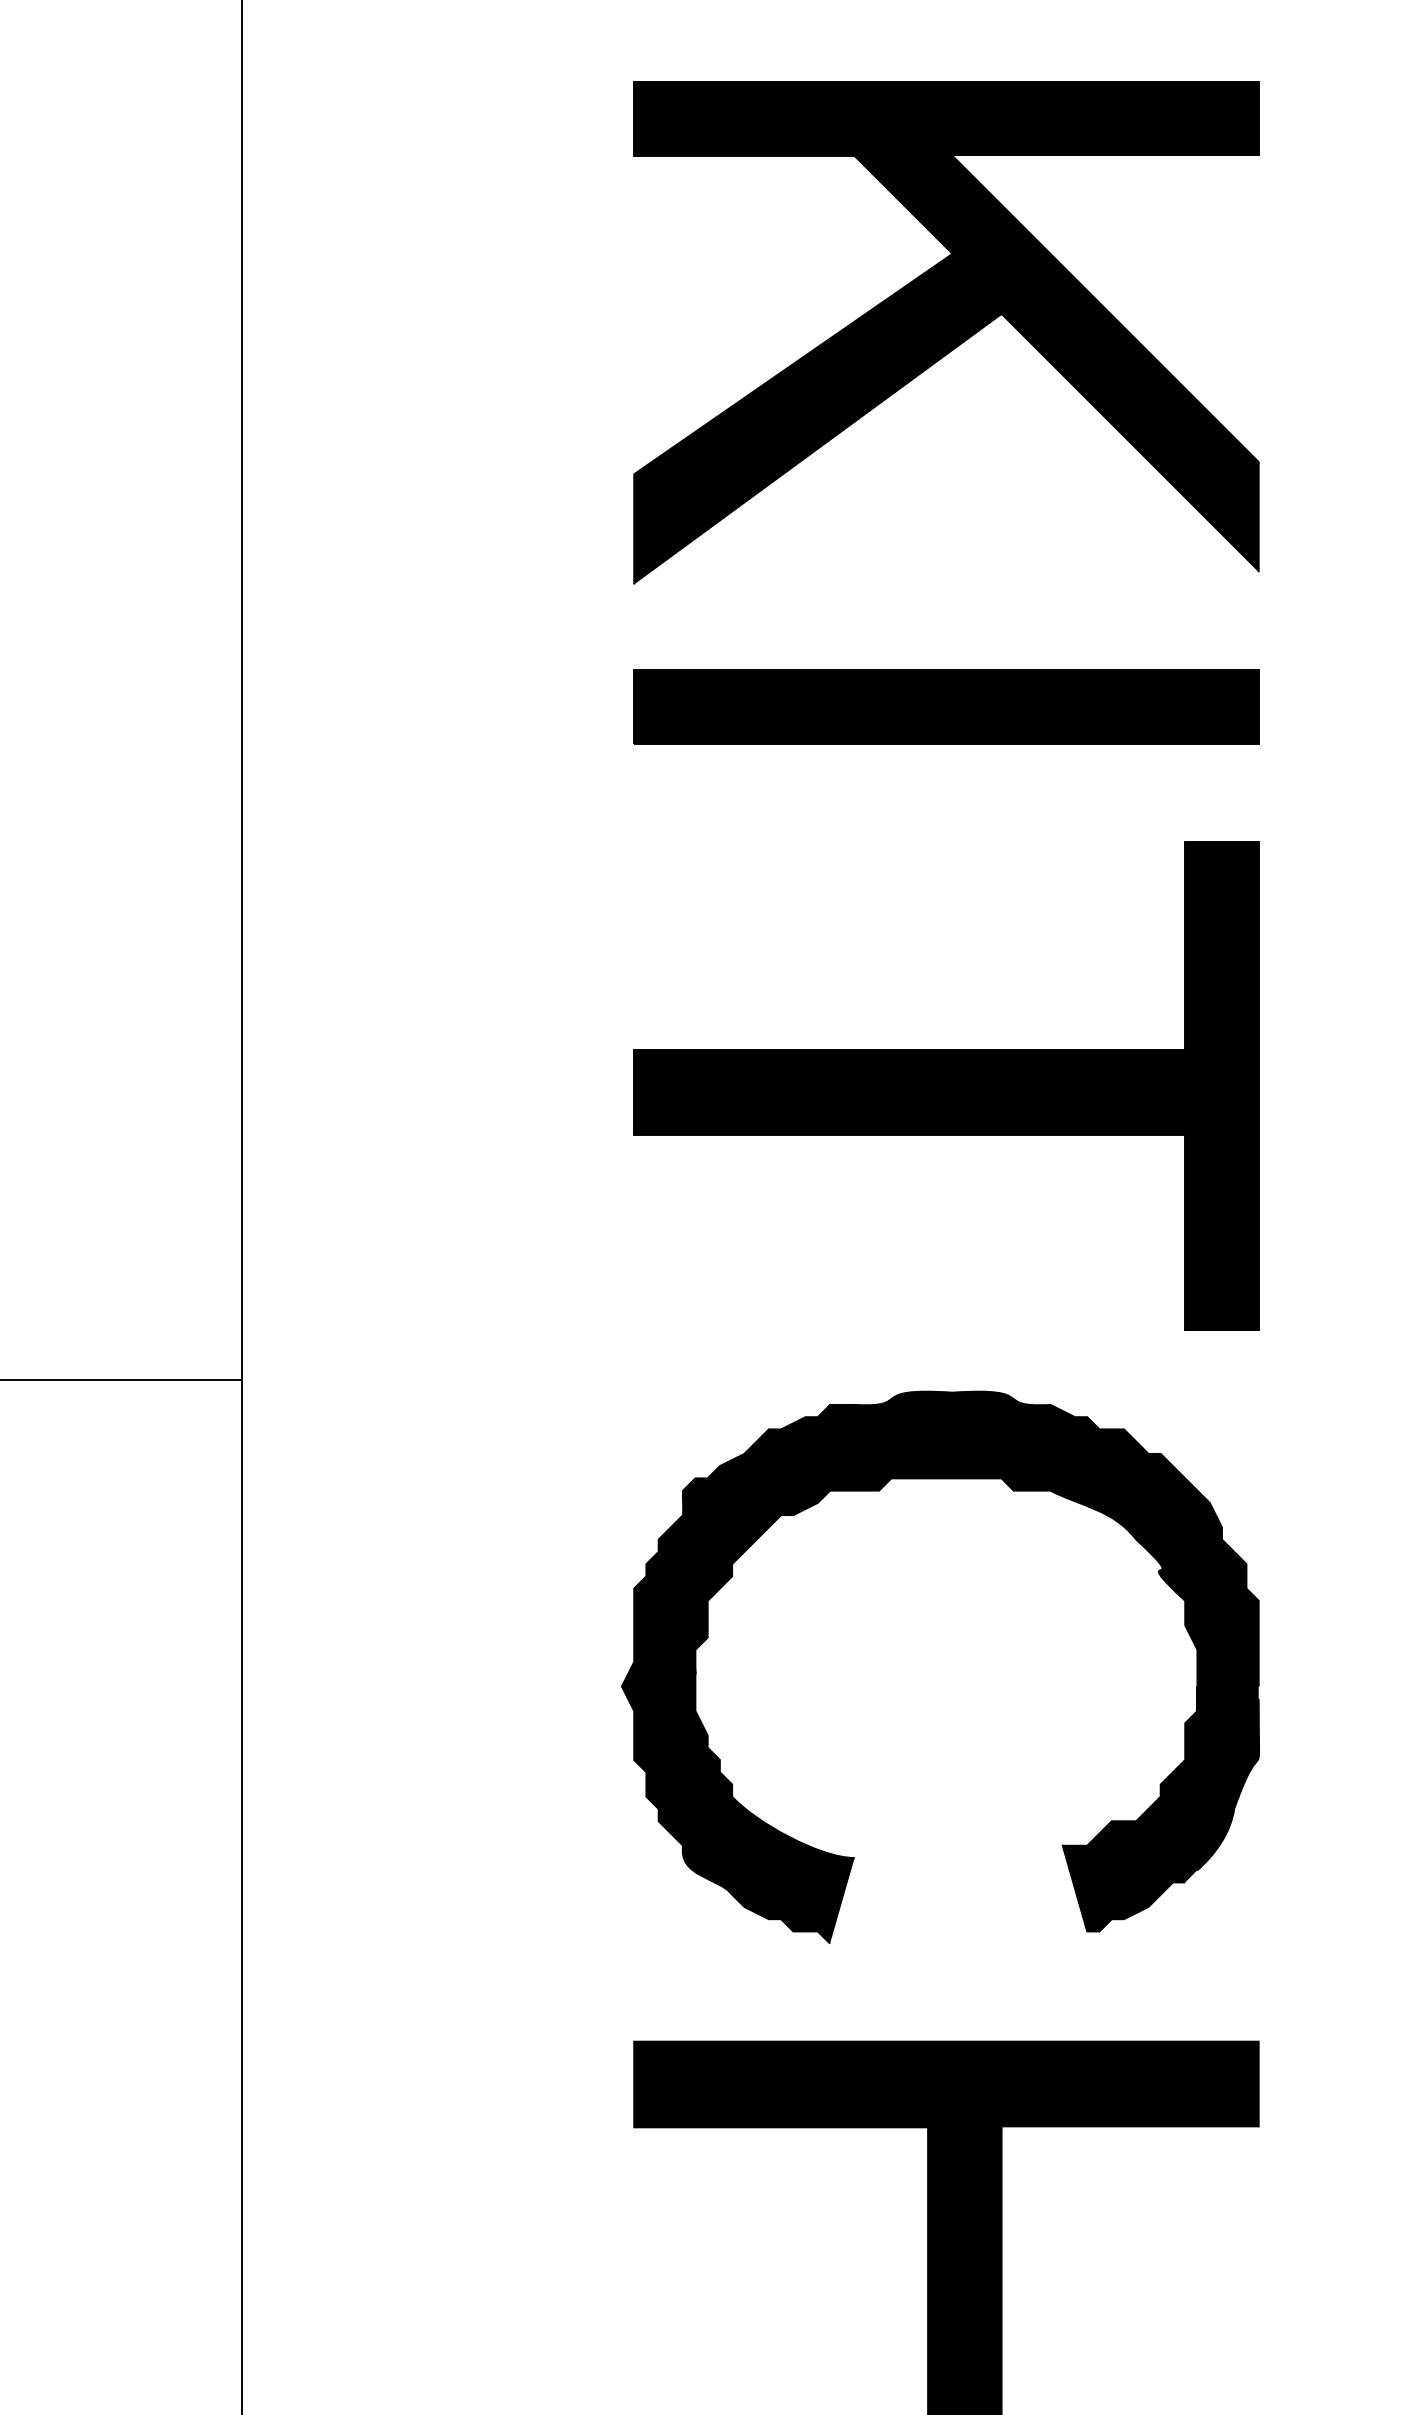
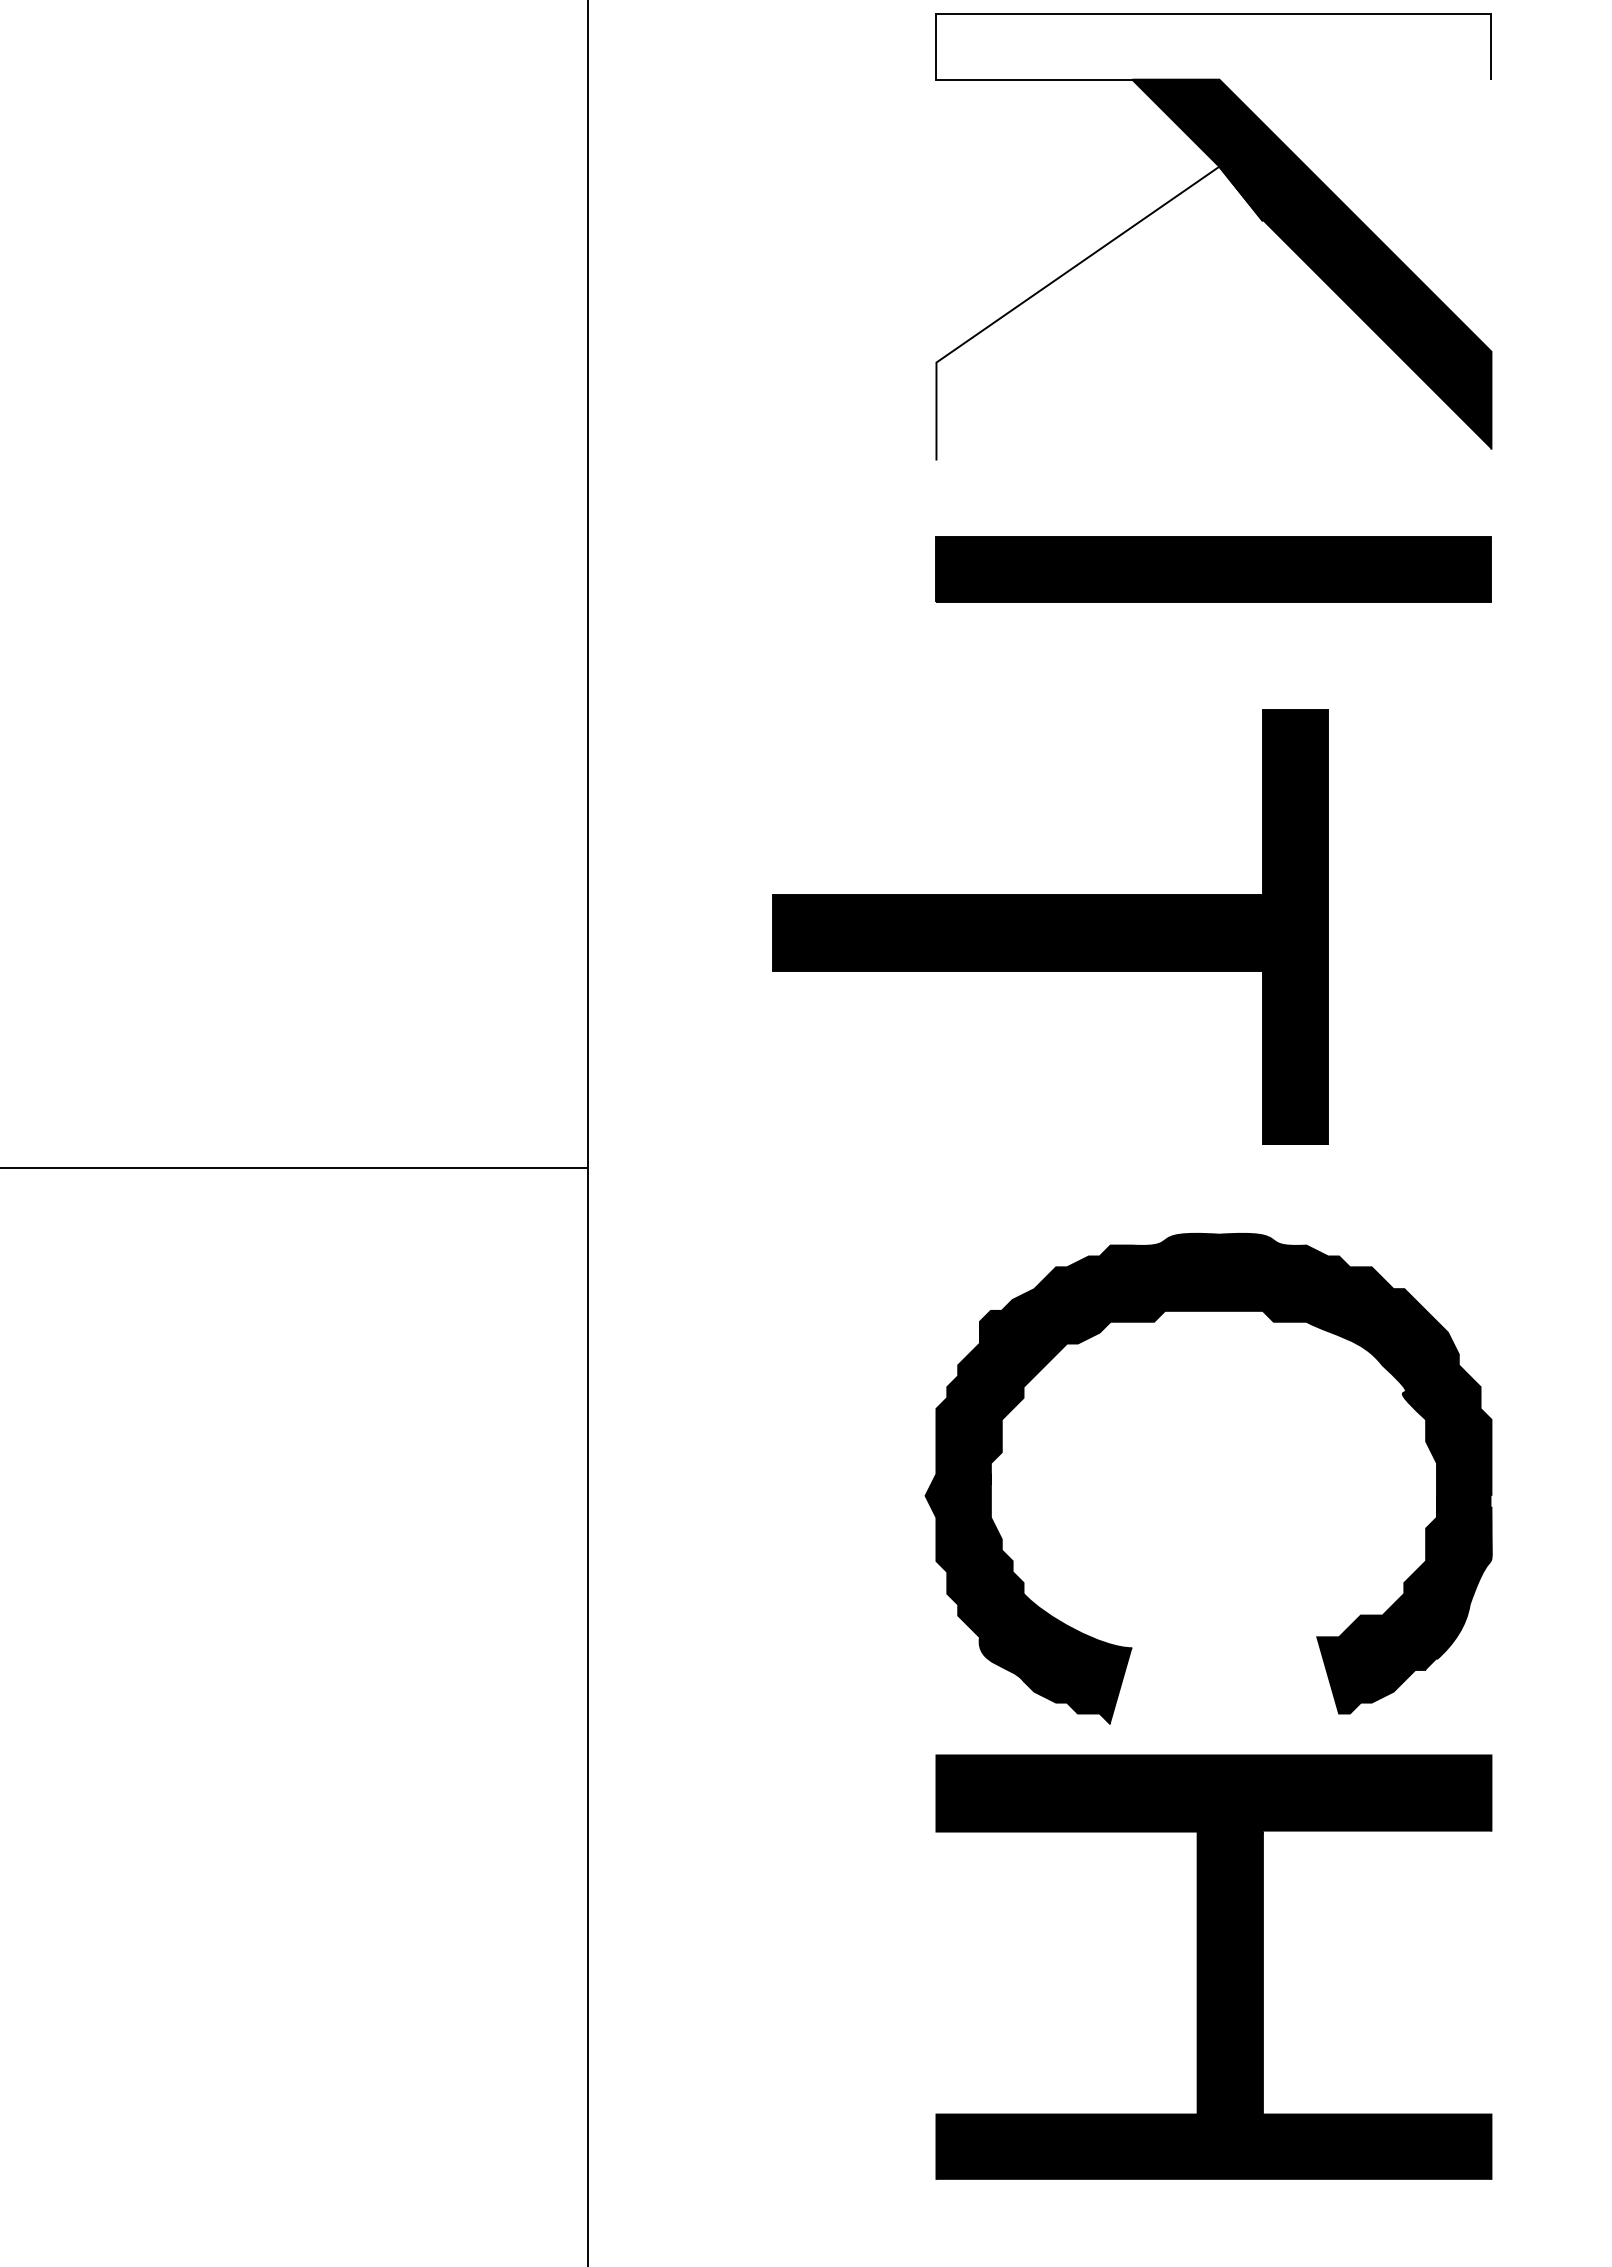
fill: (945, 118) -> (1213, 46), removed
fill: (817, 419) -> (1099, 313), removed
part: (945, 1085) -> (1050, 926), moved
part: (879, 1491) -> (1154, 1322), moved

